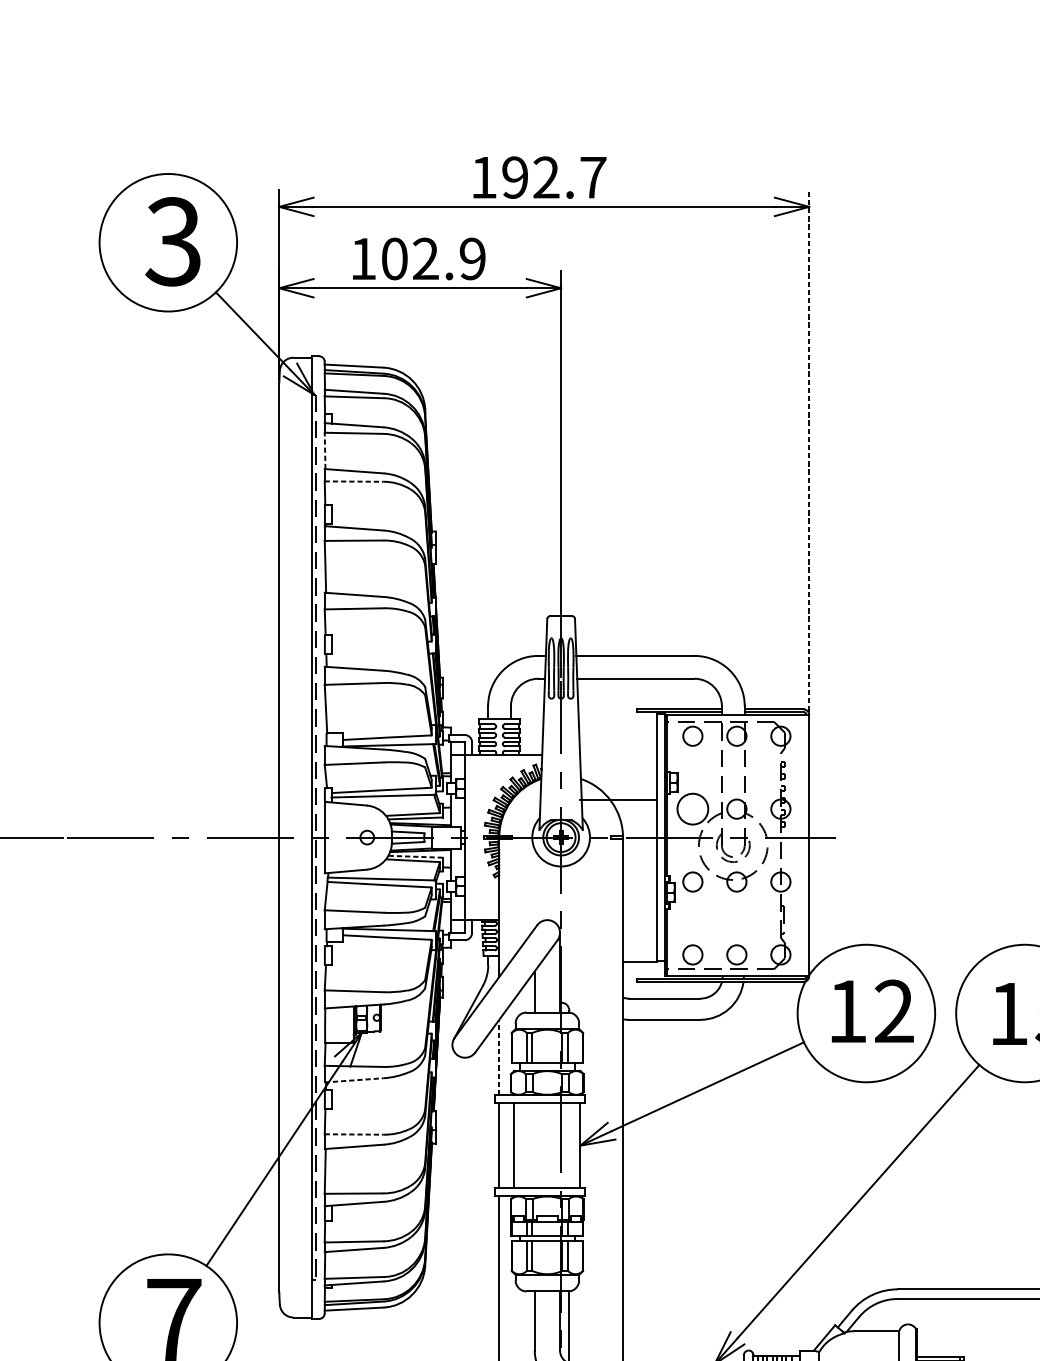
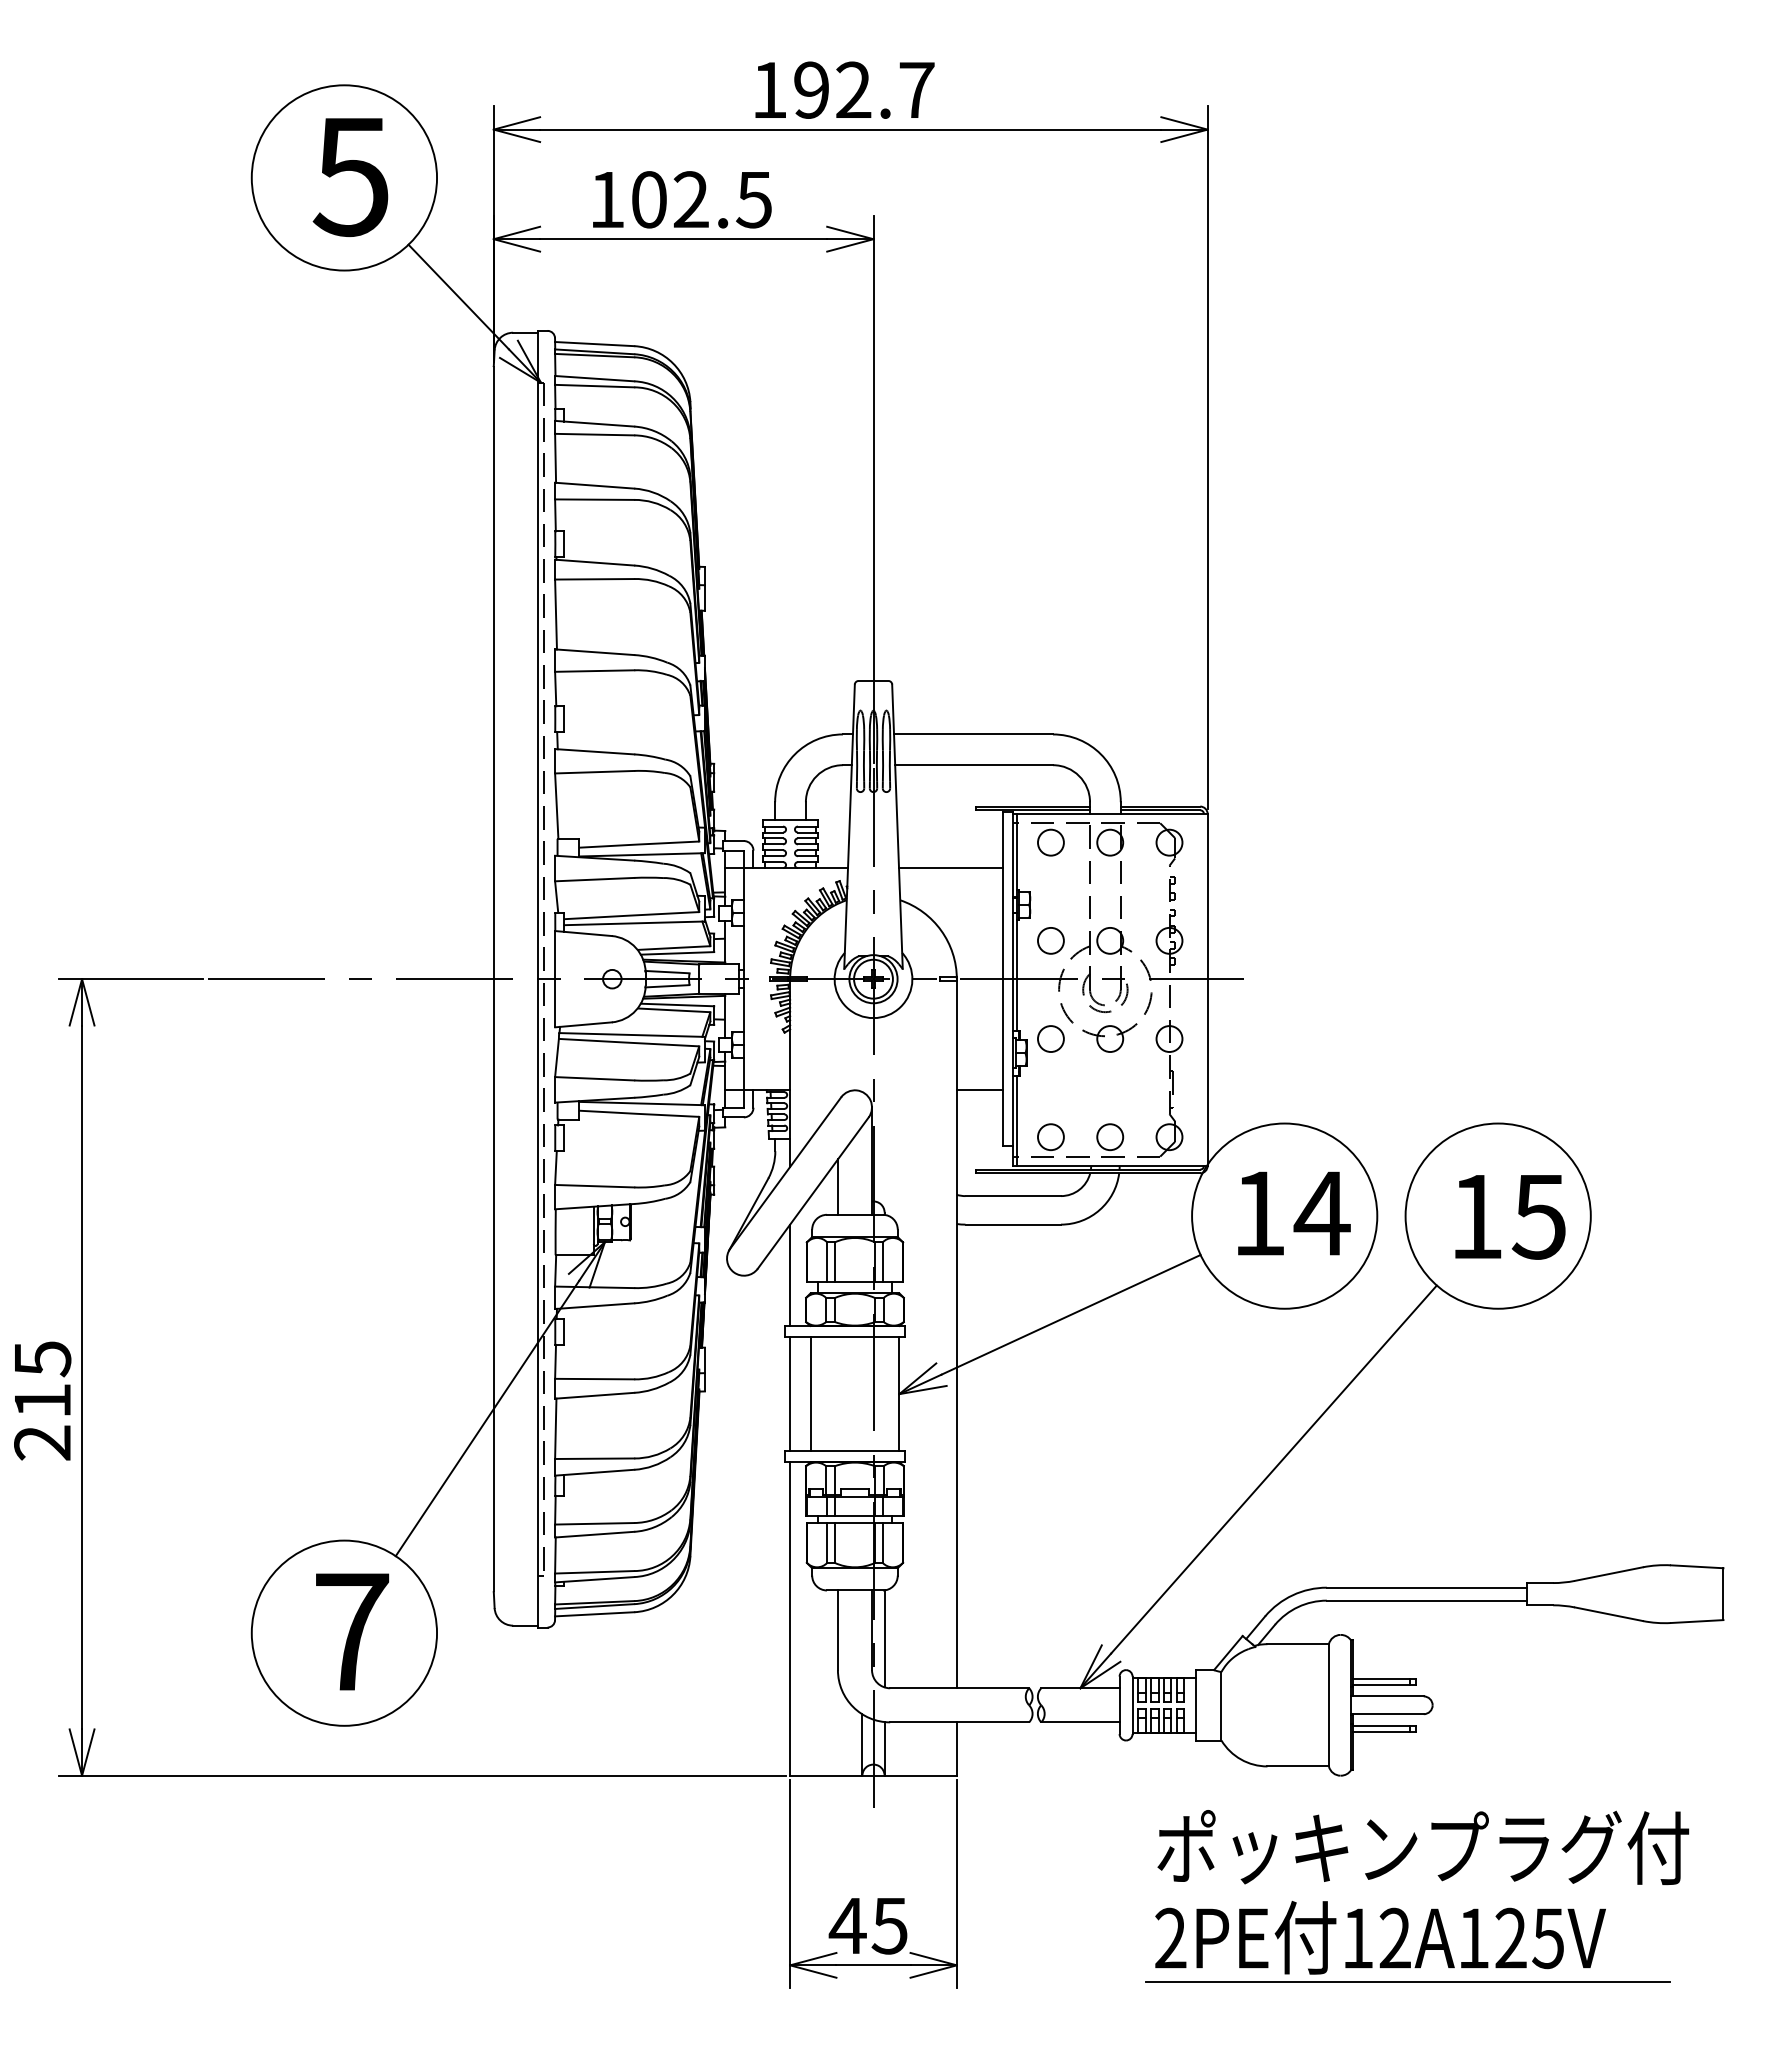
text: (172, 241) -> (350, 176), 3 -> 5
text: (472, 258) -> (753, 199), 102.9 -> 102.5
line: (325, 450) -> (555, 457), dashed -> solid
line: (809, 450) -> (1207, 457), dashed -> solid
line: (354, 481) -> (594, 499), dashed -> solid
line: (619, 799) -> (951, 868), moved
circle: (692, 808) -> (1050, 940), size x0.62
line: (415, 857) -> (677, 1005), dashed -> solid
line: (639, 962) -> (979, 1090), moved
text: (893, 1010) -> (1321, 1212), 12 -> 14
line: (499, 1057) -> (790, 1275), dashed -> solid
line: (354, 1080) -> (594, 1306), dashed -> solid
line: (354, 1134) -> (594, 1379), dashed -> solid

